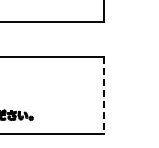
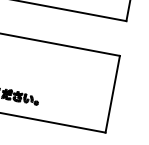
line: (103, 95) -> (112, 93), dashed -> solid

